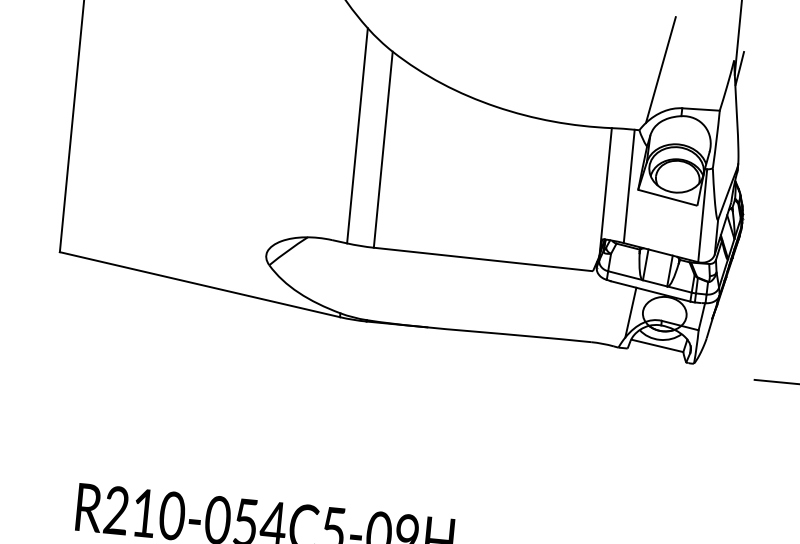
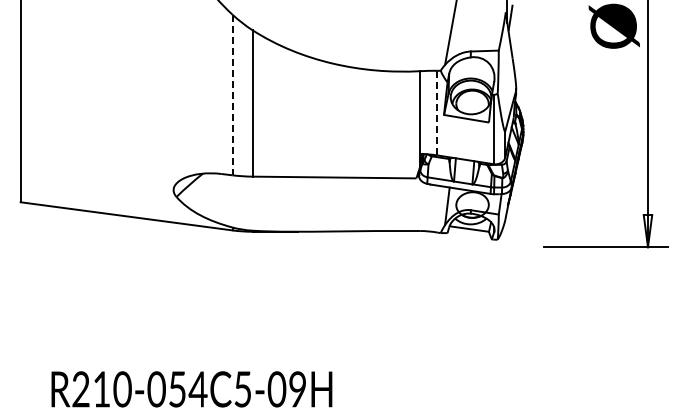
line: (357, 136) -> (232, 95), solid -> dashed
line: (629, 185) -> (437, 112), solid -> dashed

